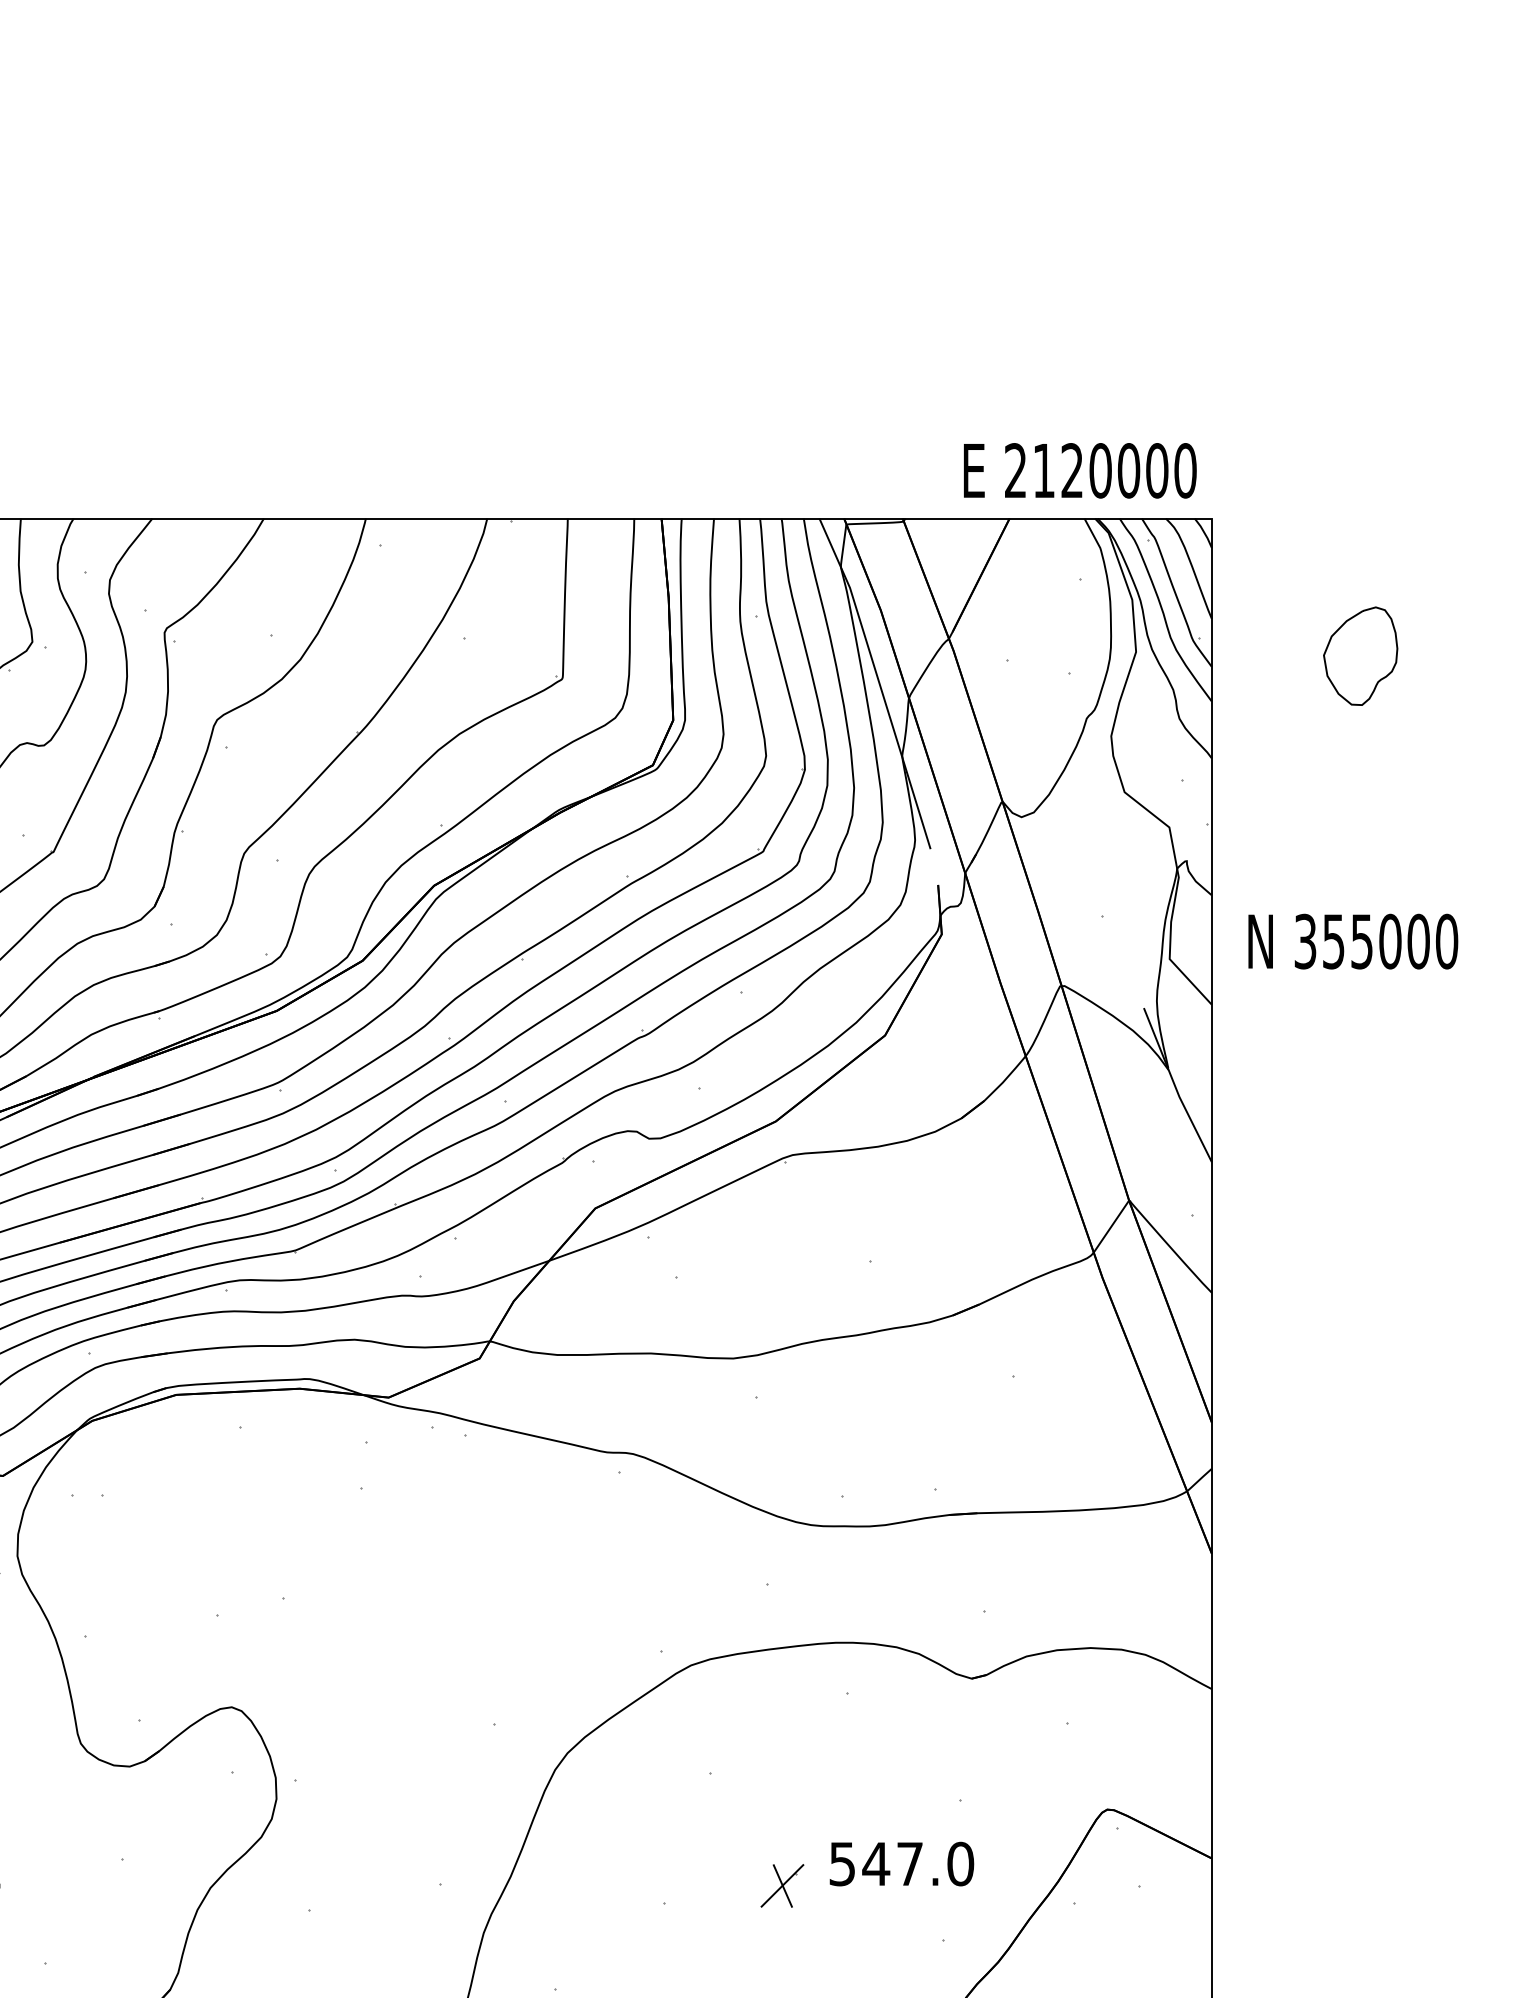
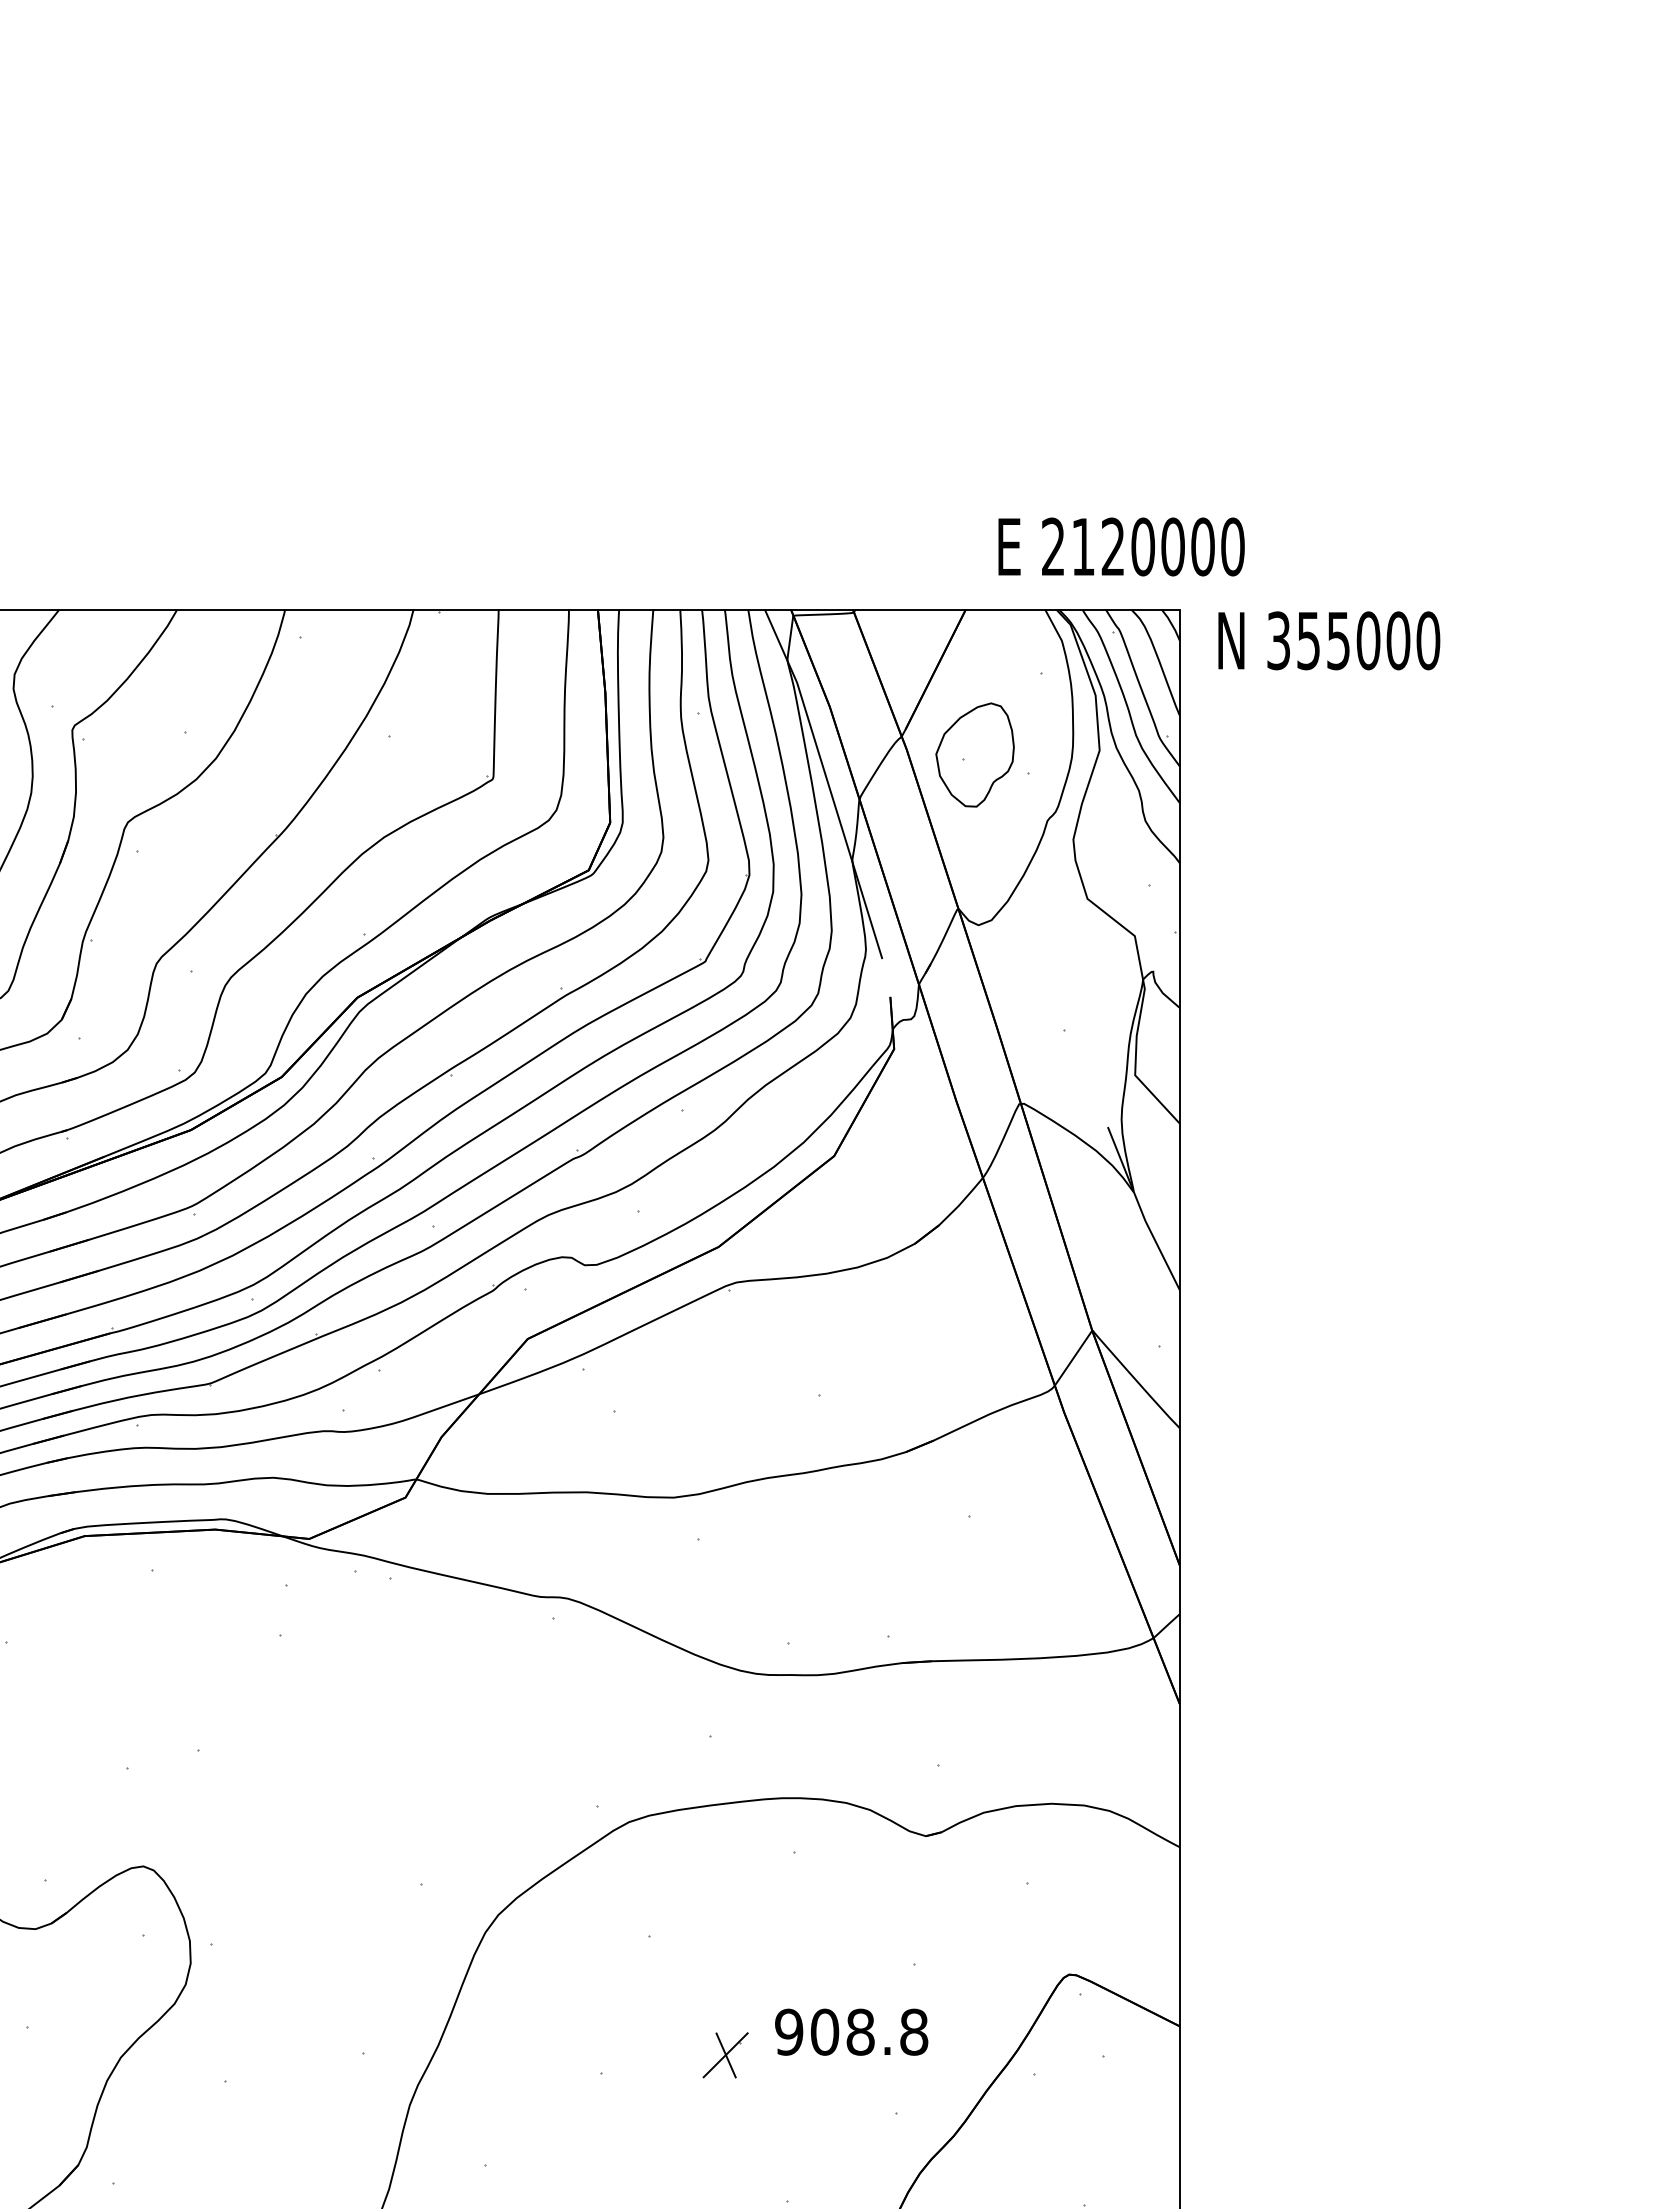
text: (1080, 470) -> (1121, 546), moved
part: (1360, 655) -> (974, 754), moved
text: (1353, 941) -> (1329, 640), moved
text: (901, 1863) -> (851, 2031), 547.0 -> 908.8

